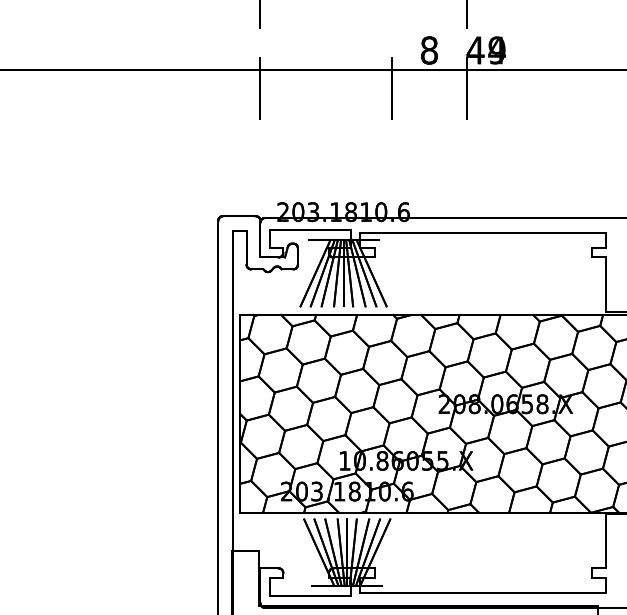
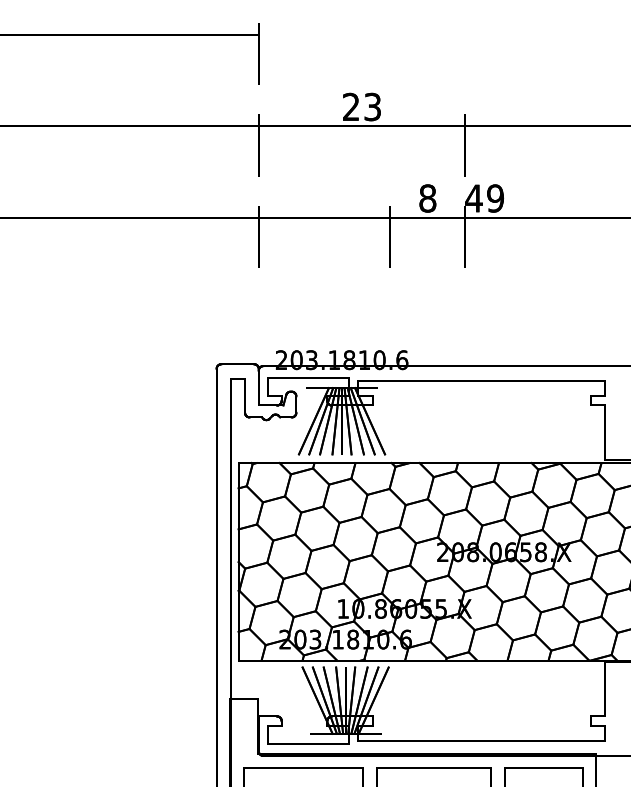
text: (497, 50) -> (495, 198), 44 -> 49

